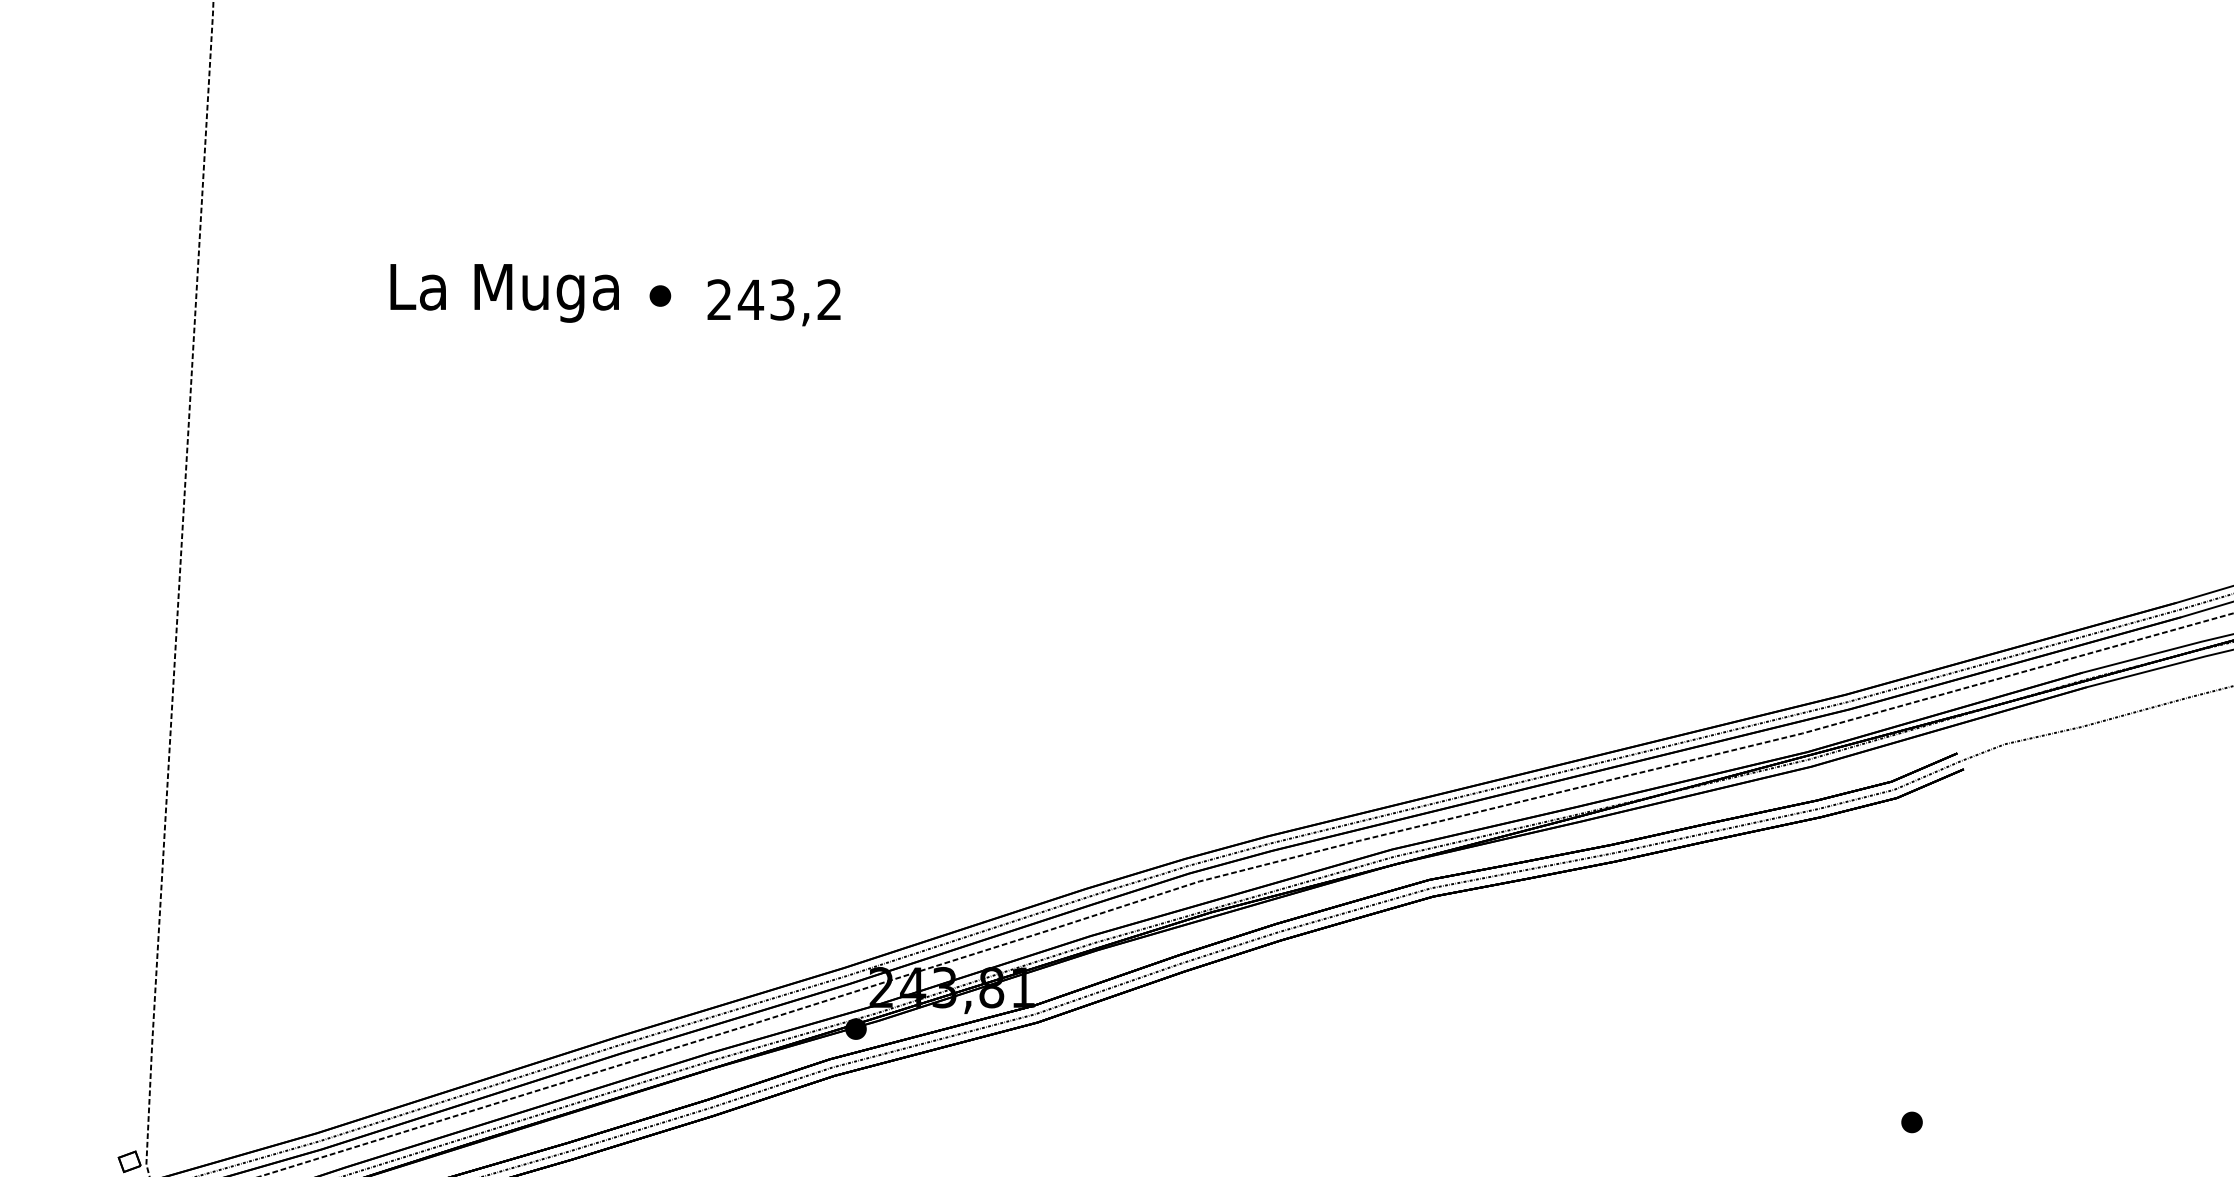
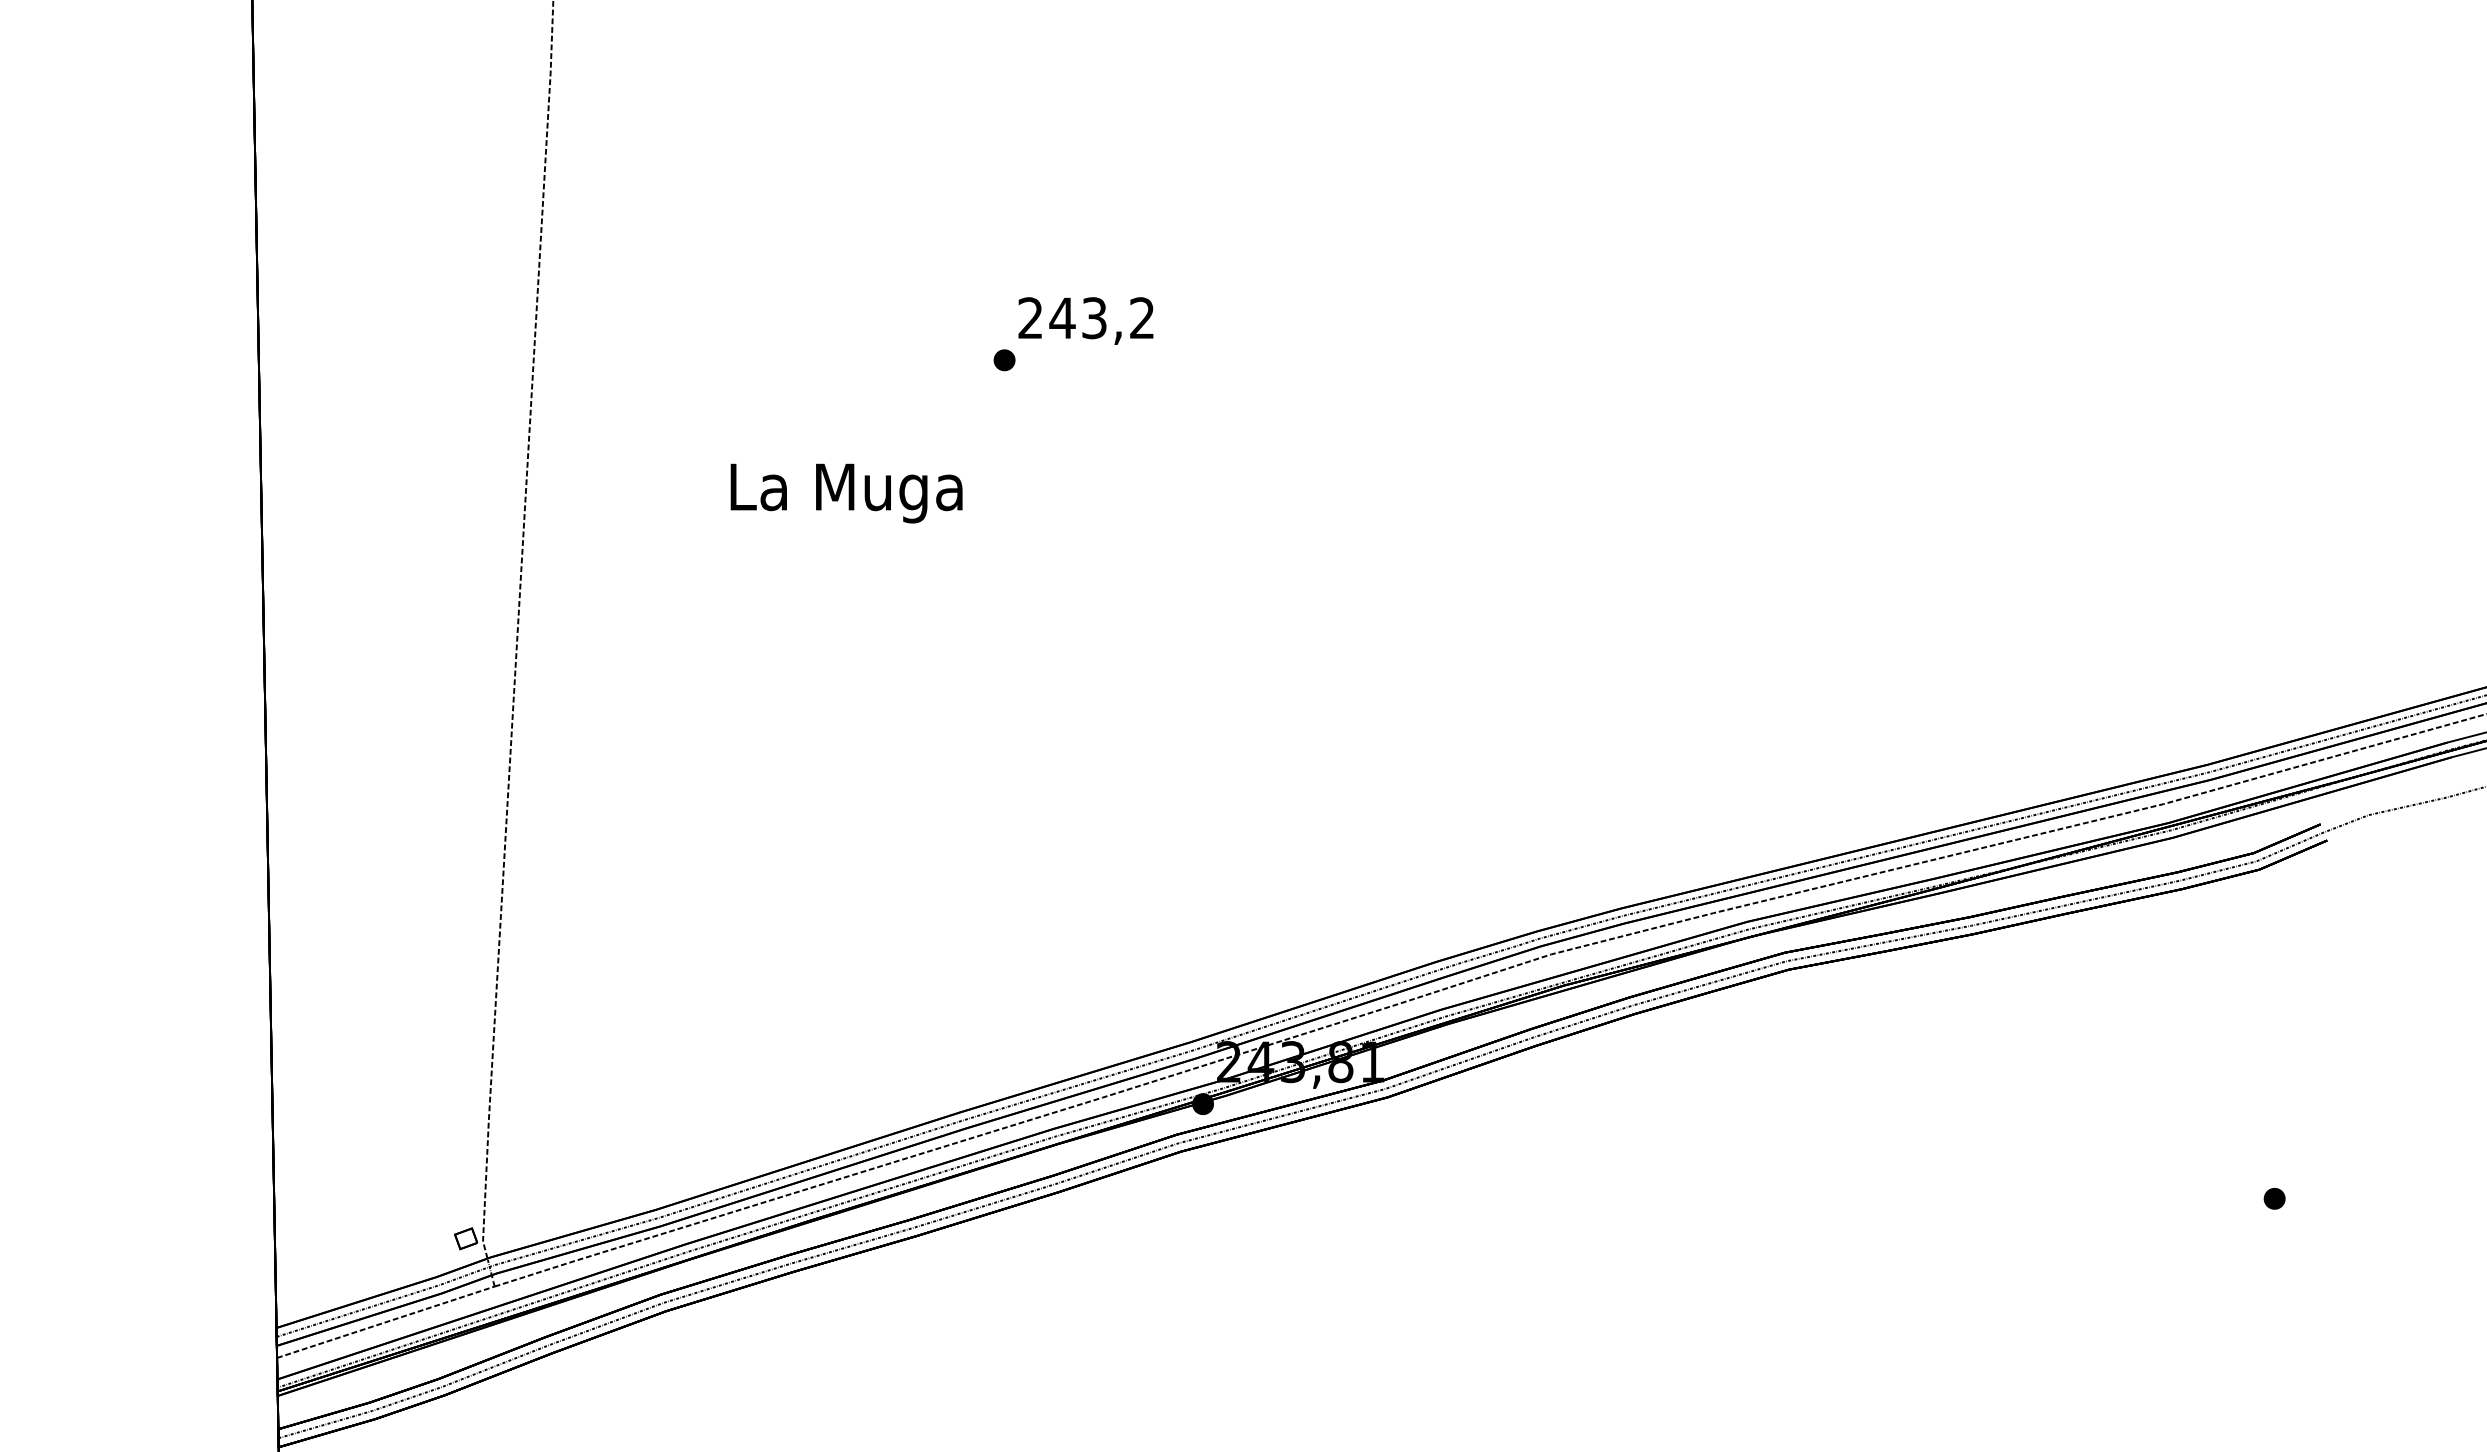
text: (504, 293) -> (846, 493), moved
text: (773, 302) -> (1085, 320), moved

